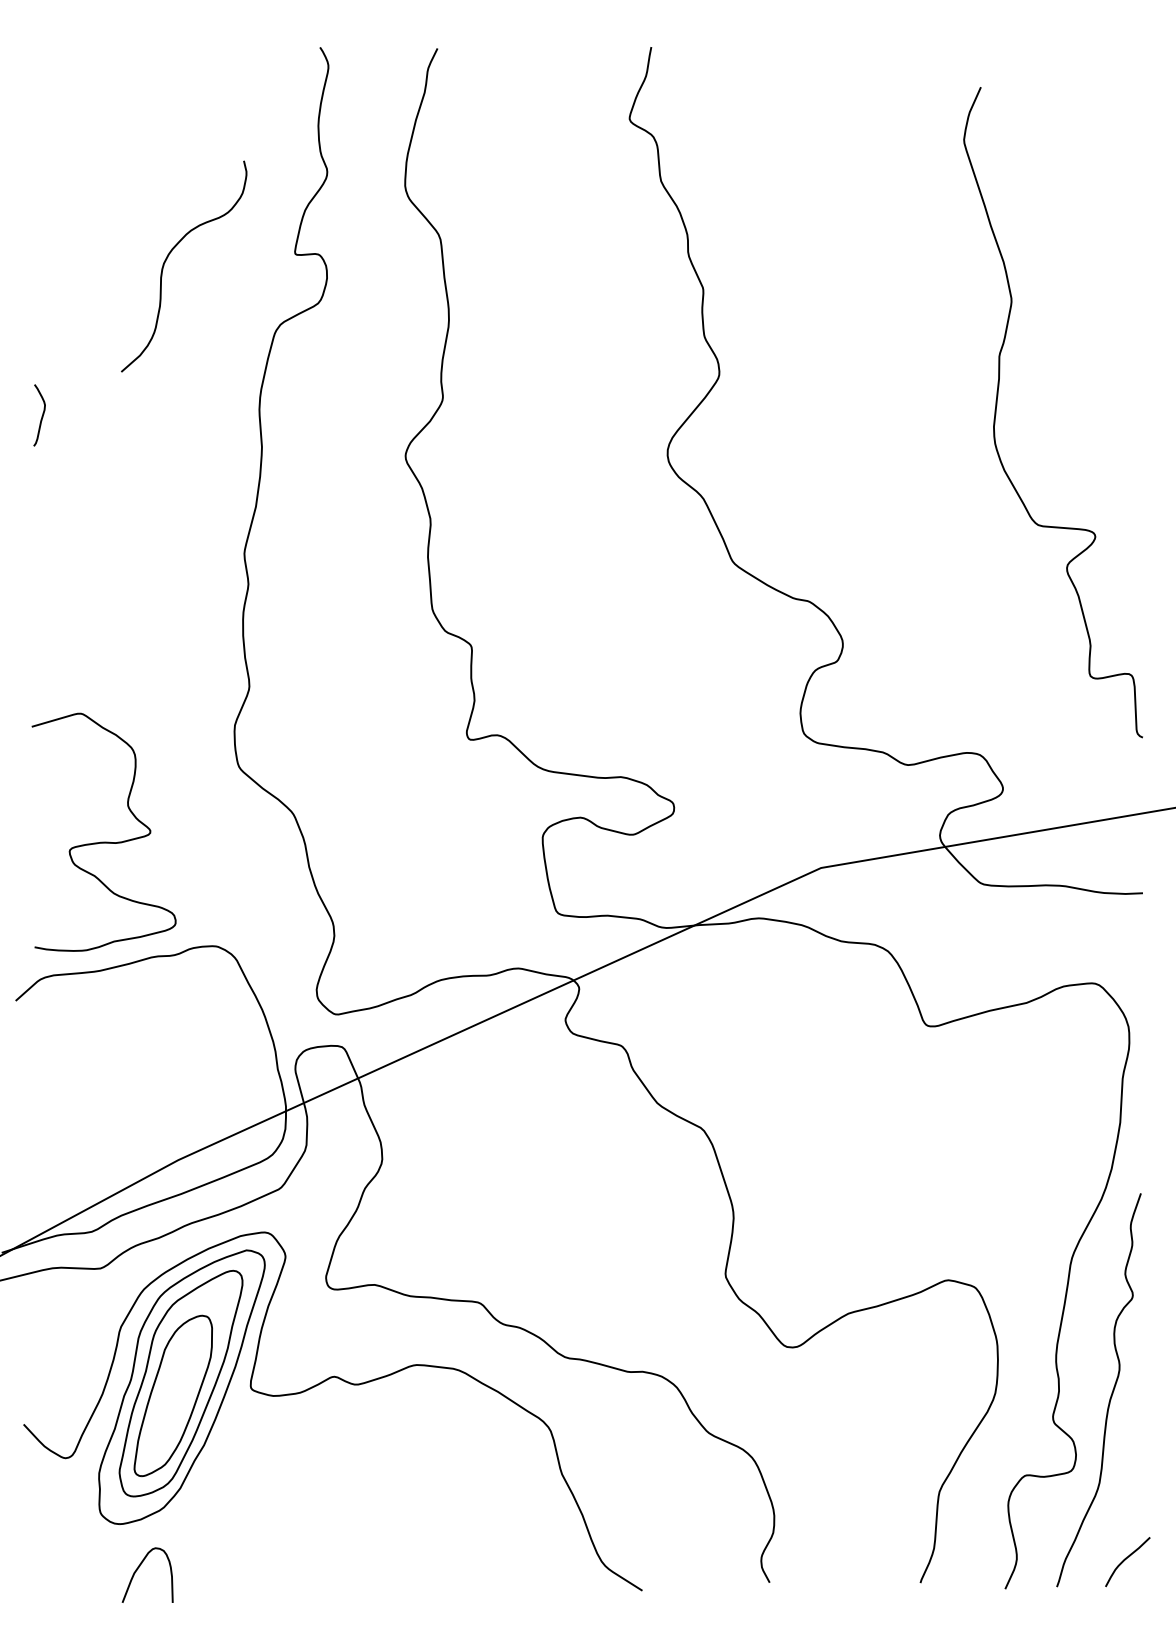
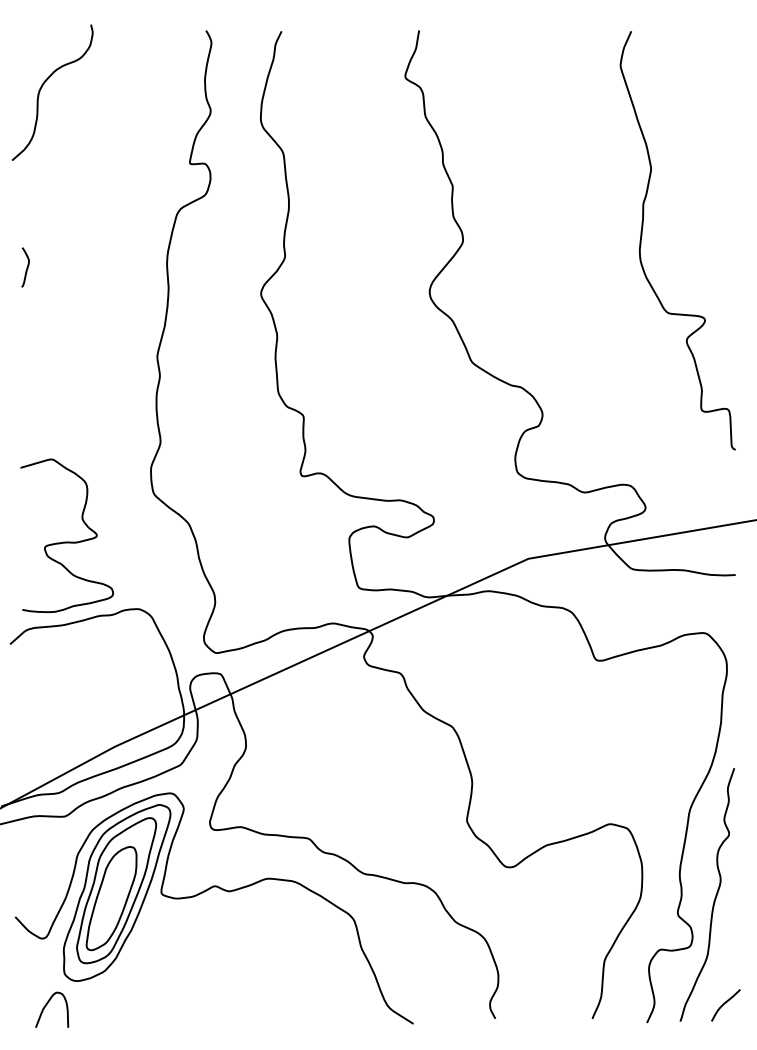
curve: (168, 258) -> (42, 87), moved
curve: (998, 406) -> (642, 236), moved
curve: (138, 1569) -> (46, 1006), moved

